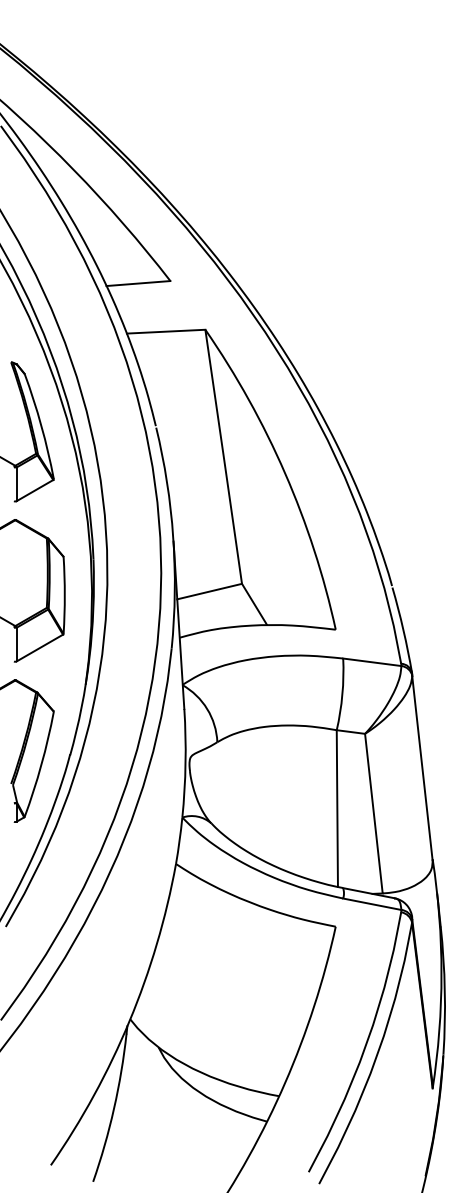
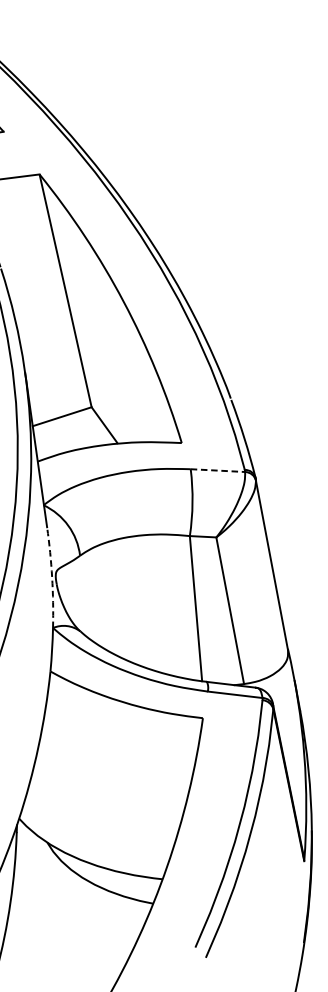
line: (372, 662) -> (218, 470), solid -> dashed
arc: (185, 763) -> (52, 577), solid -> dashed

